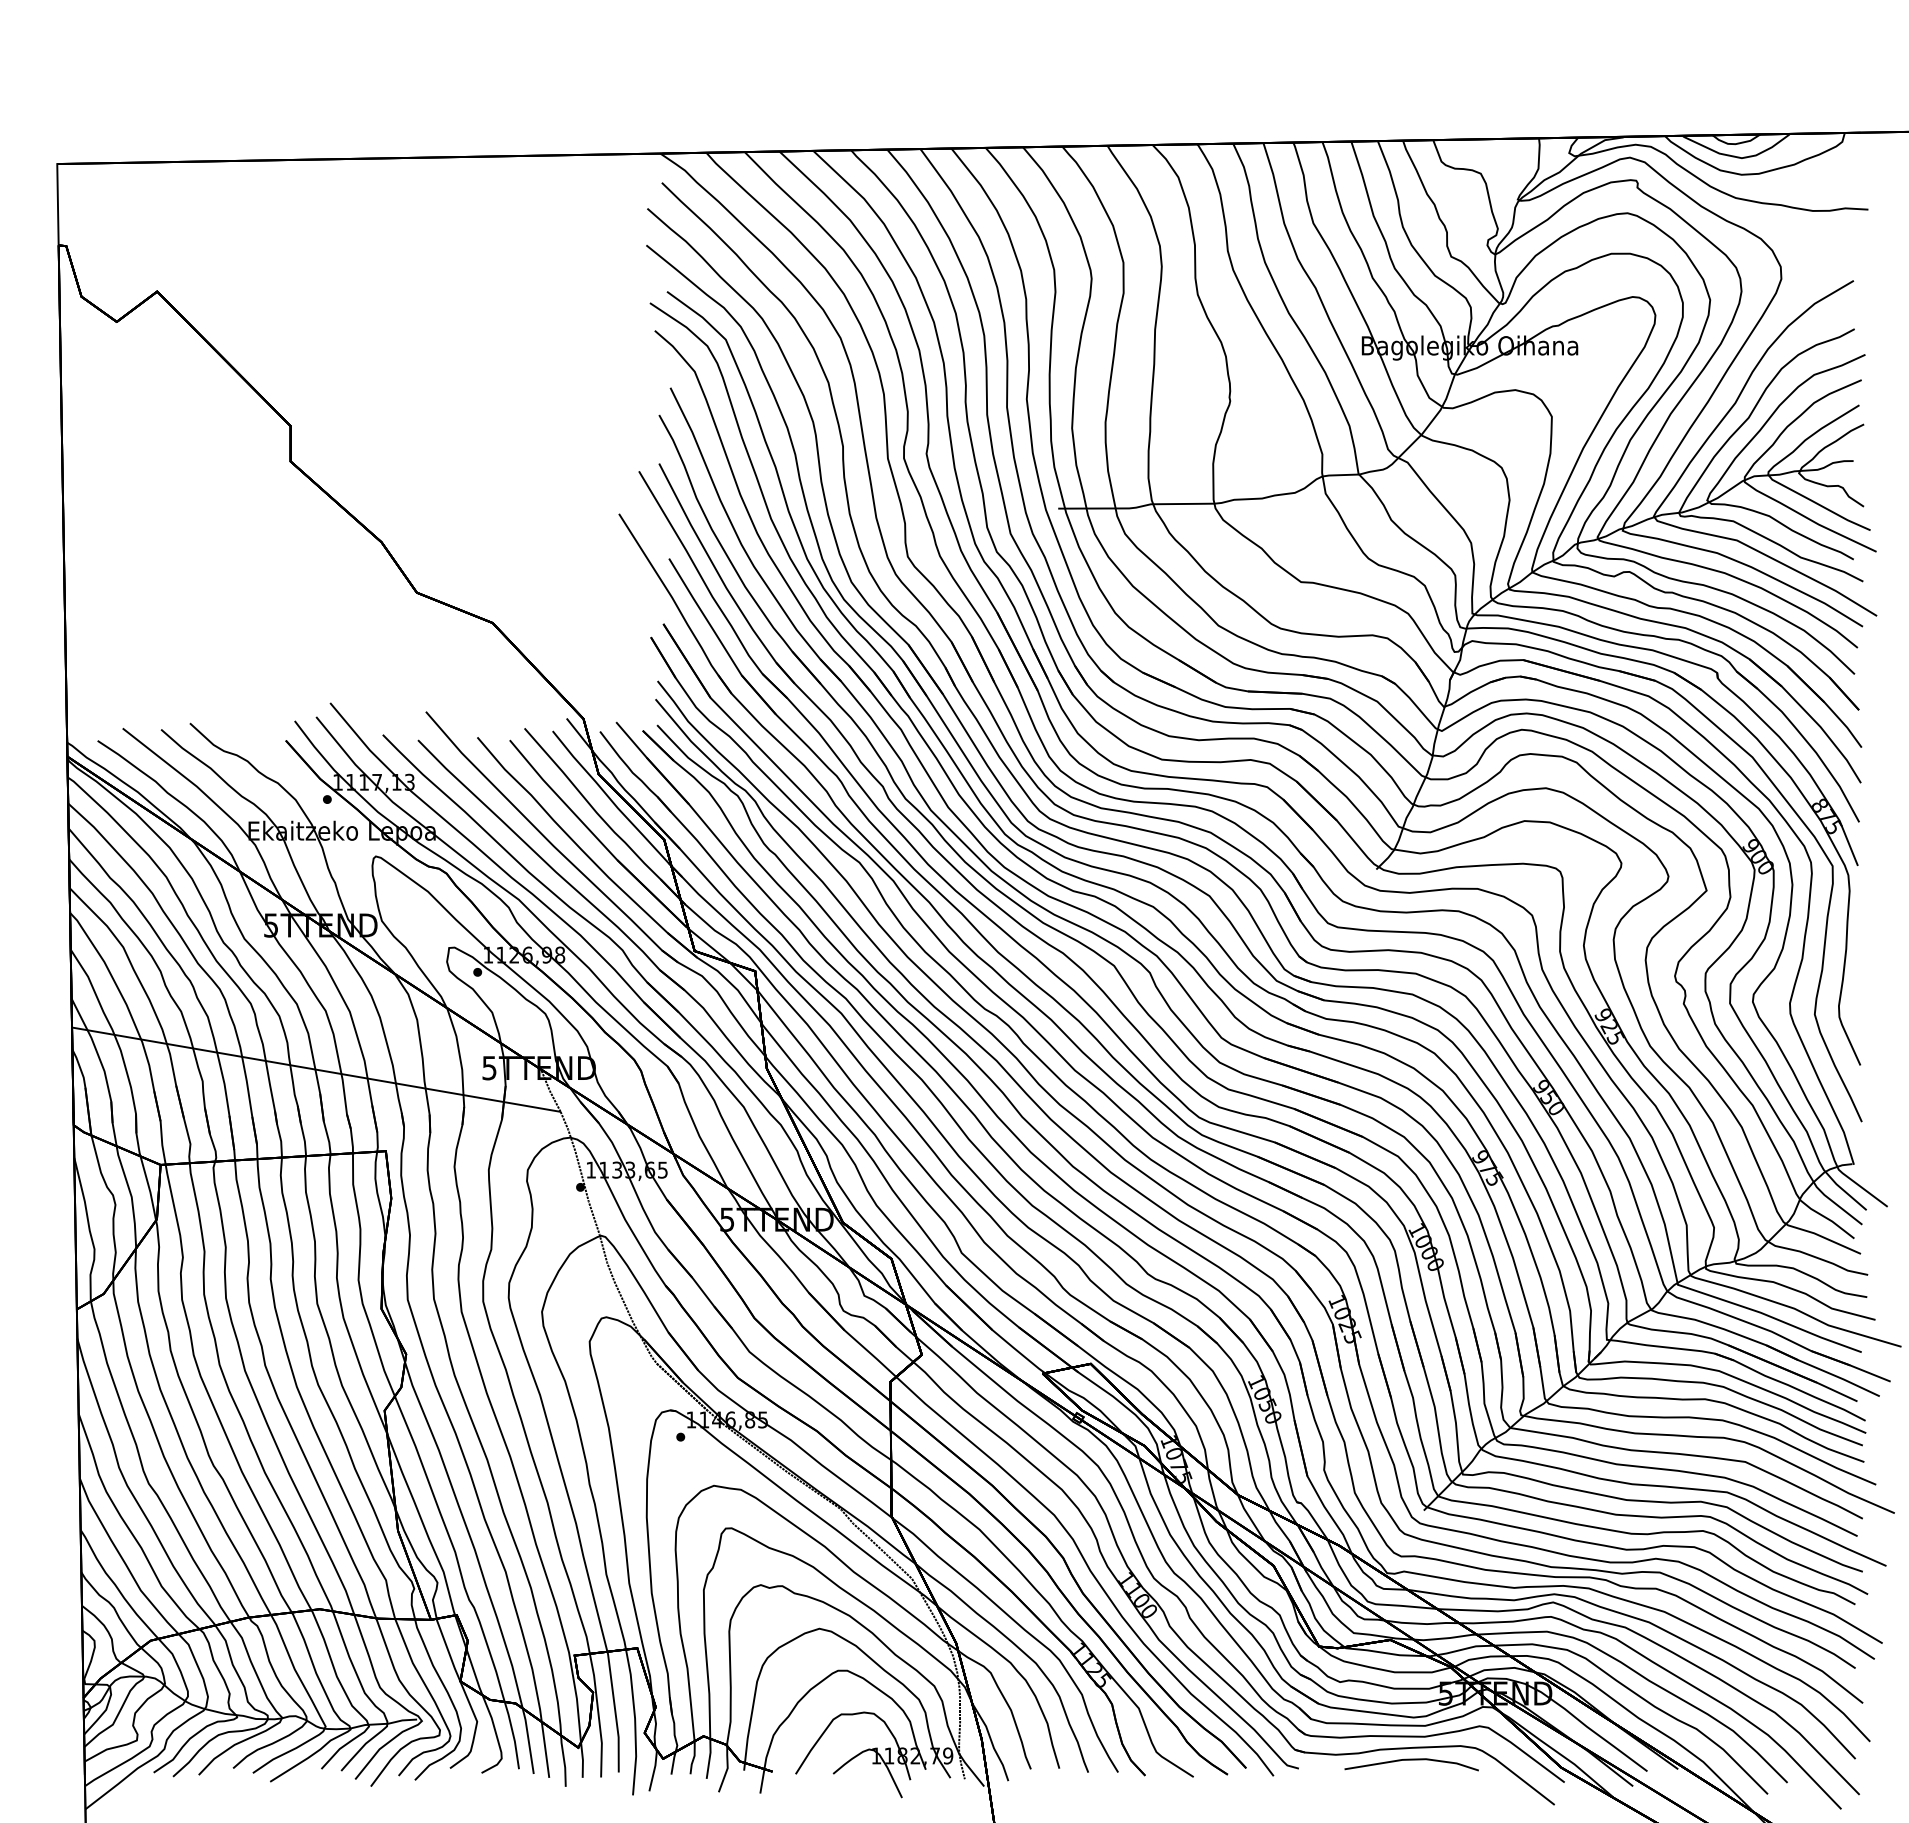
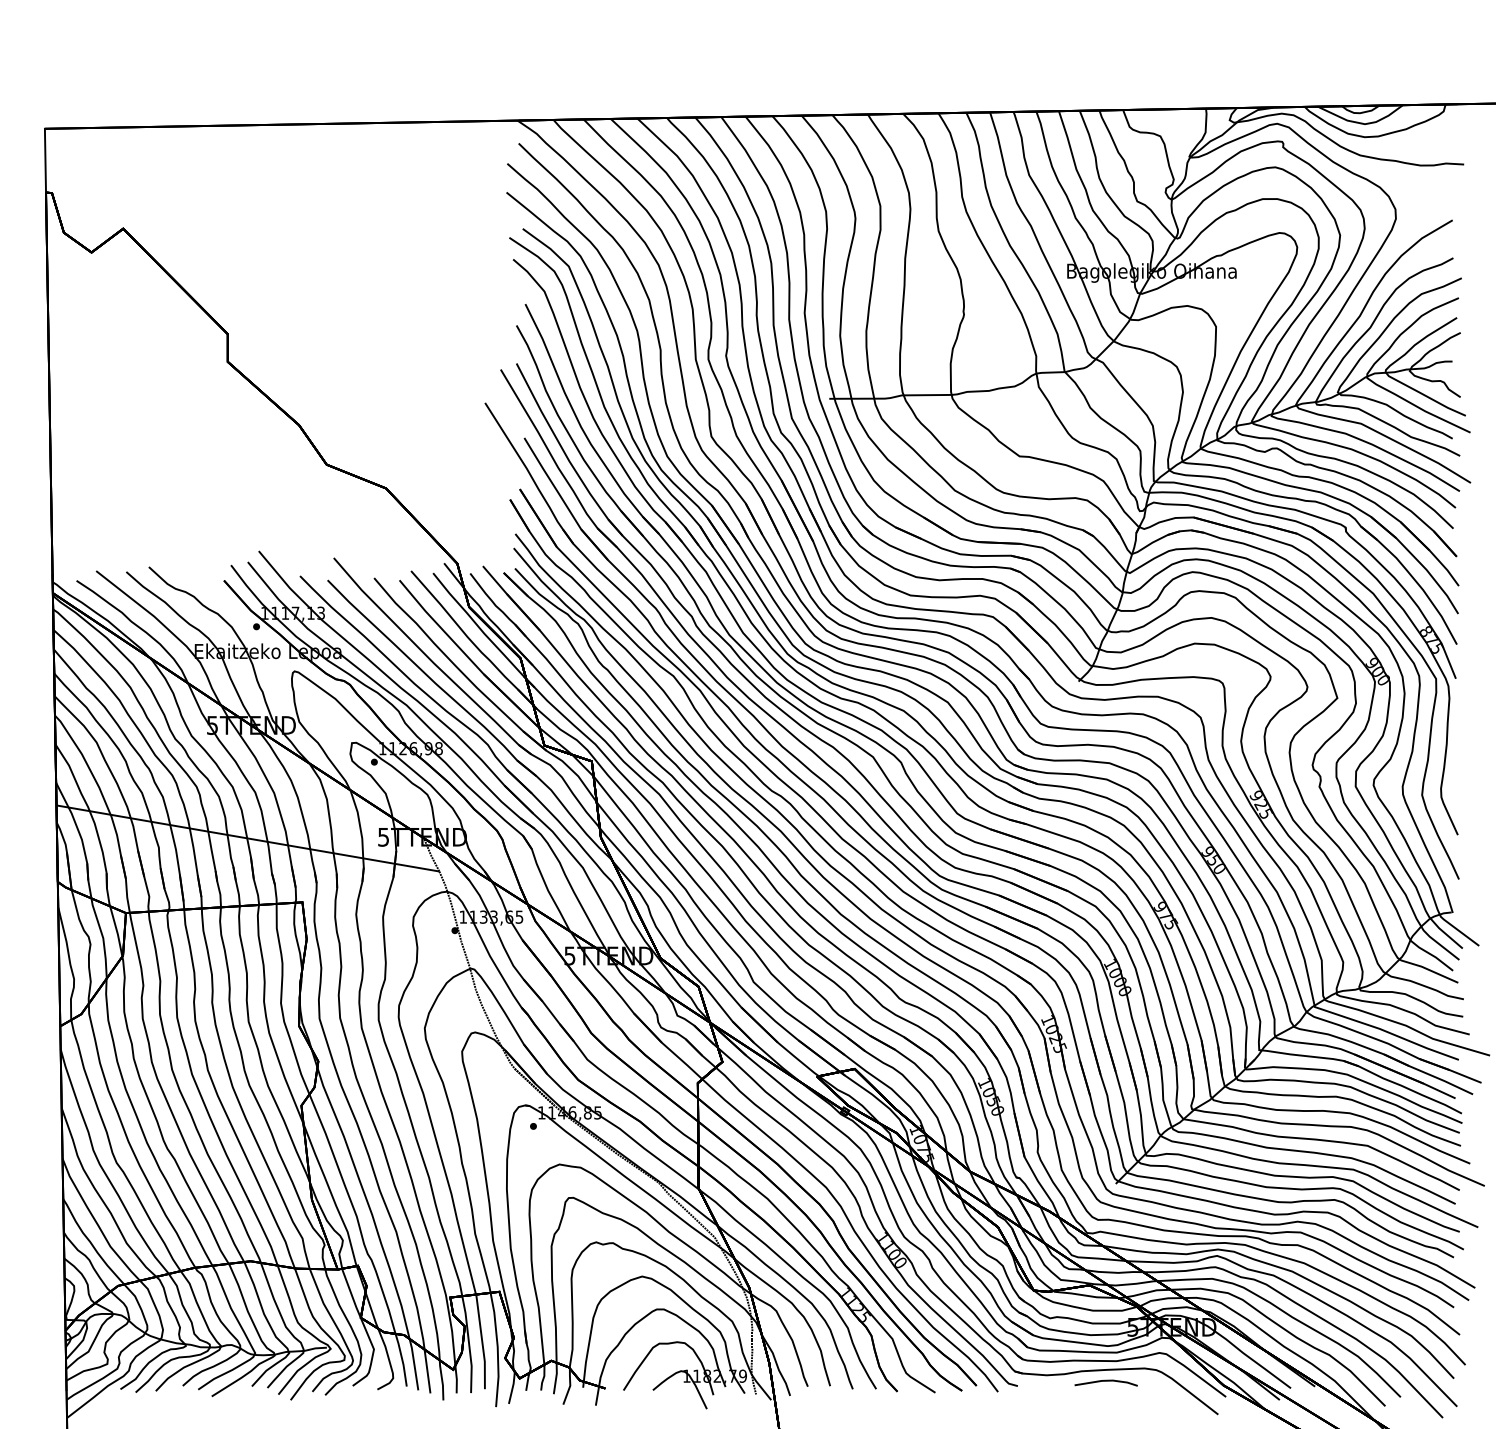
part: (1411, 1764) -> (1106, 1382), size x0.6

